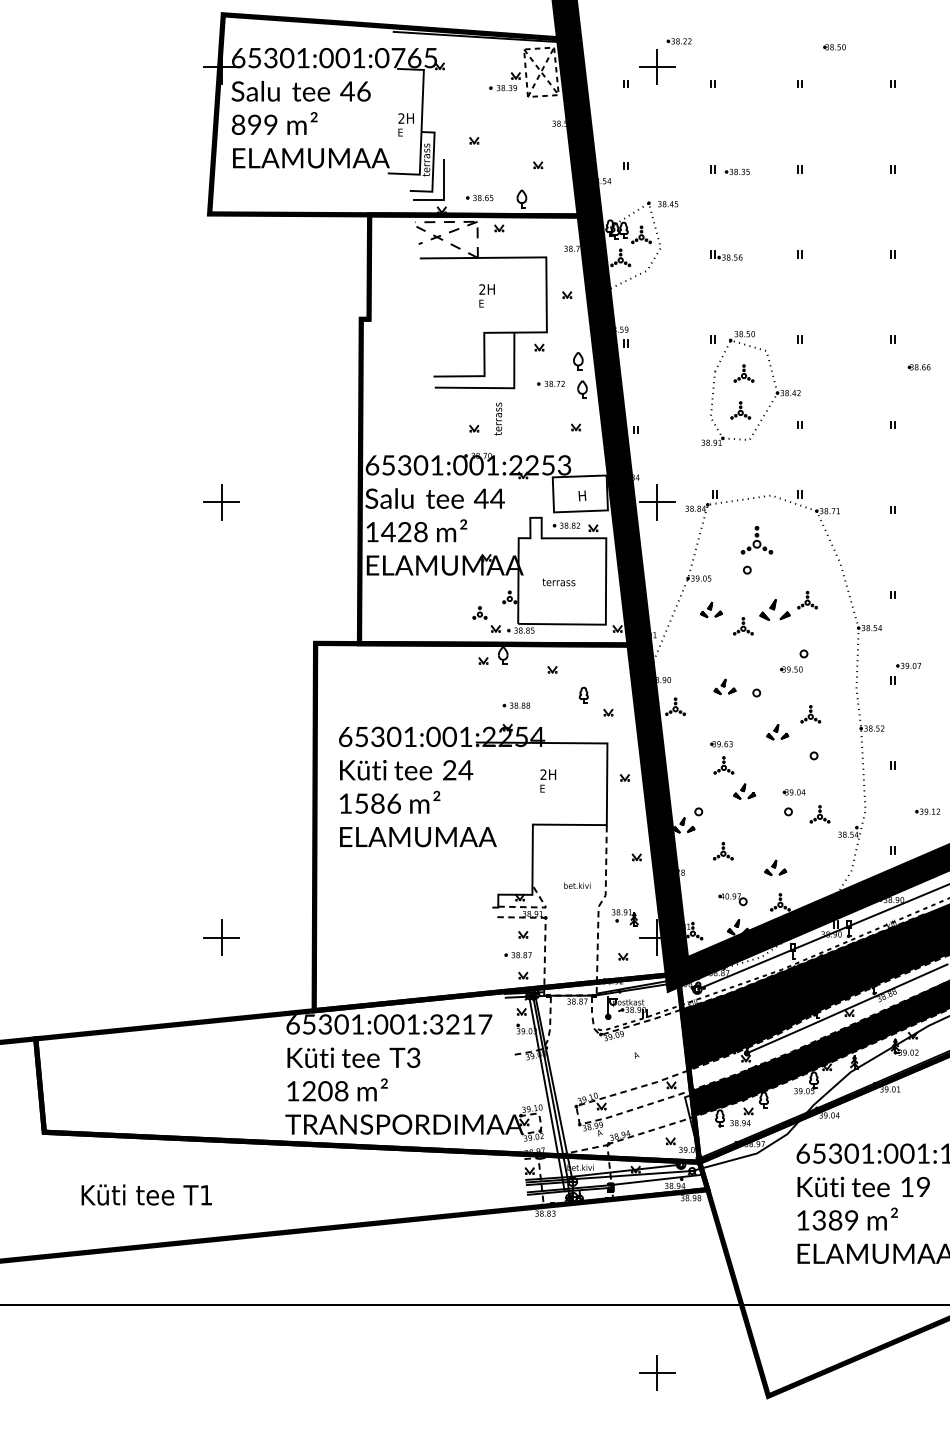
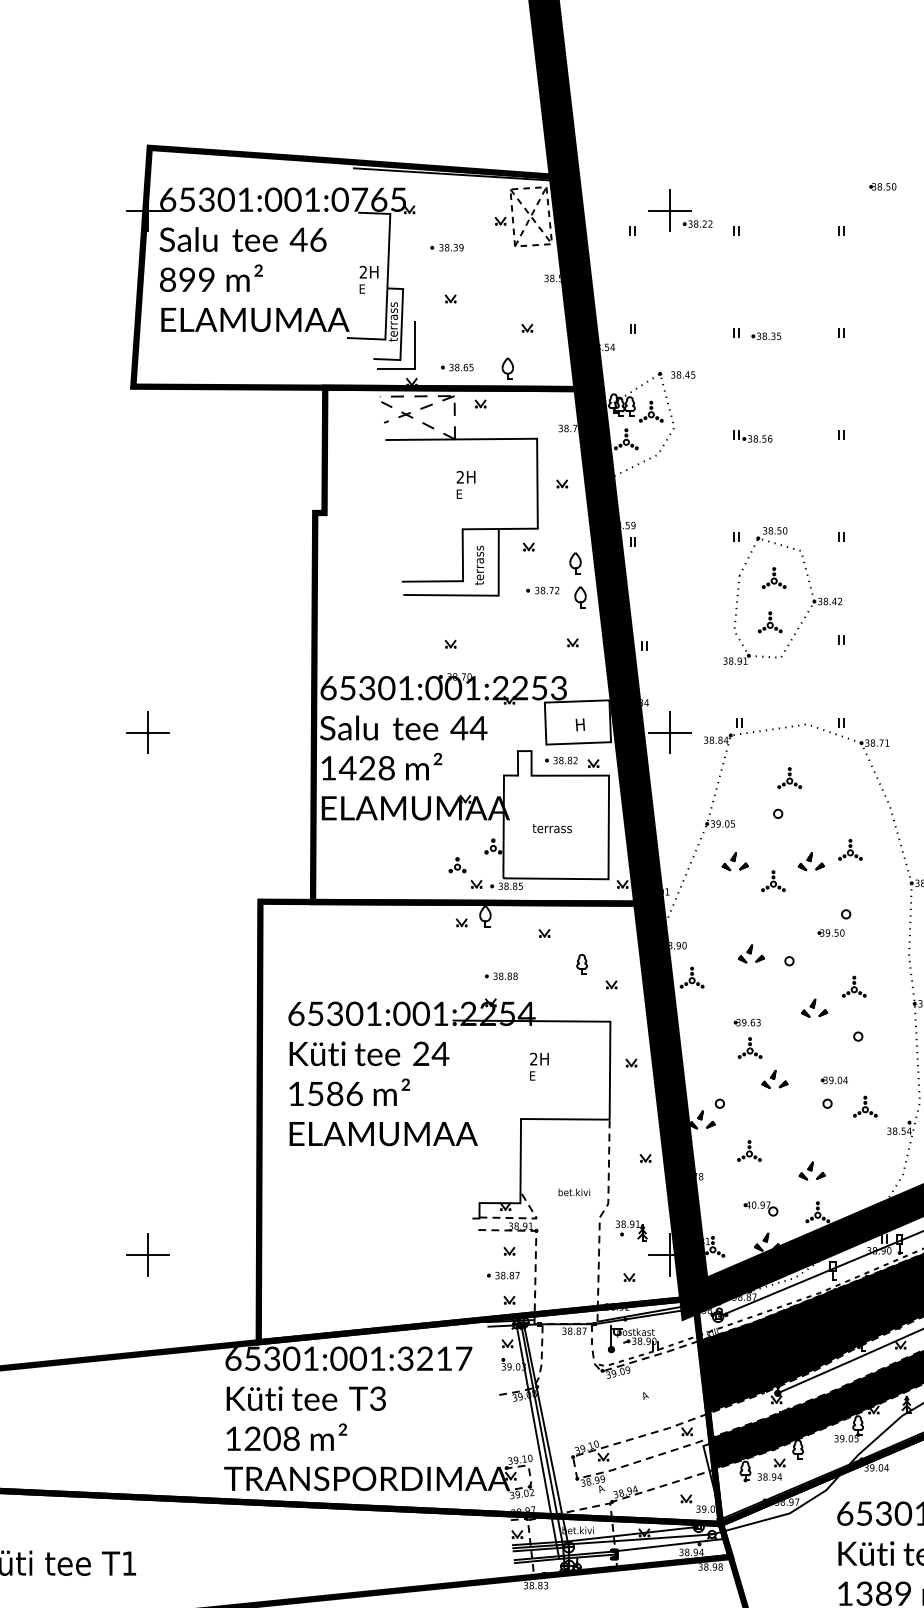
part: (678, 41) -> (696, 224), moved
part: (503, 88) -> (447, 248), moved
text: (498, 418) -> (479, 564), moved
part: (756, 540) -> (789, 778), size x0.62
part: (774, 609) -> (810, 861), size x0.71

